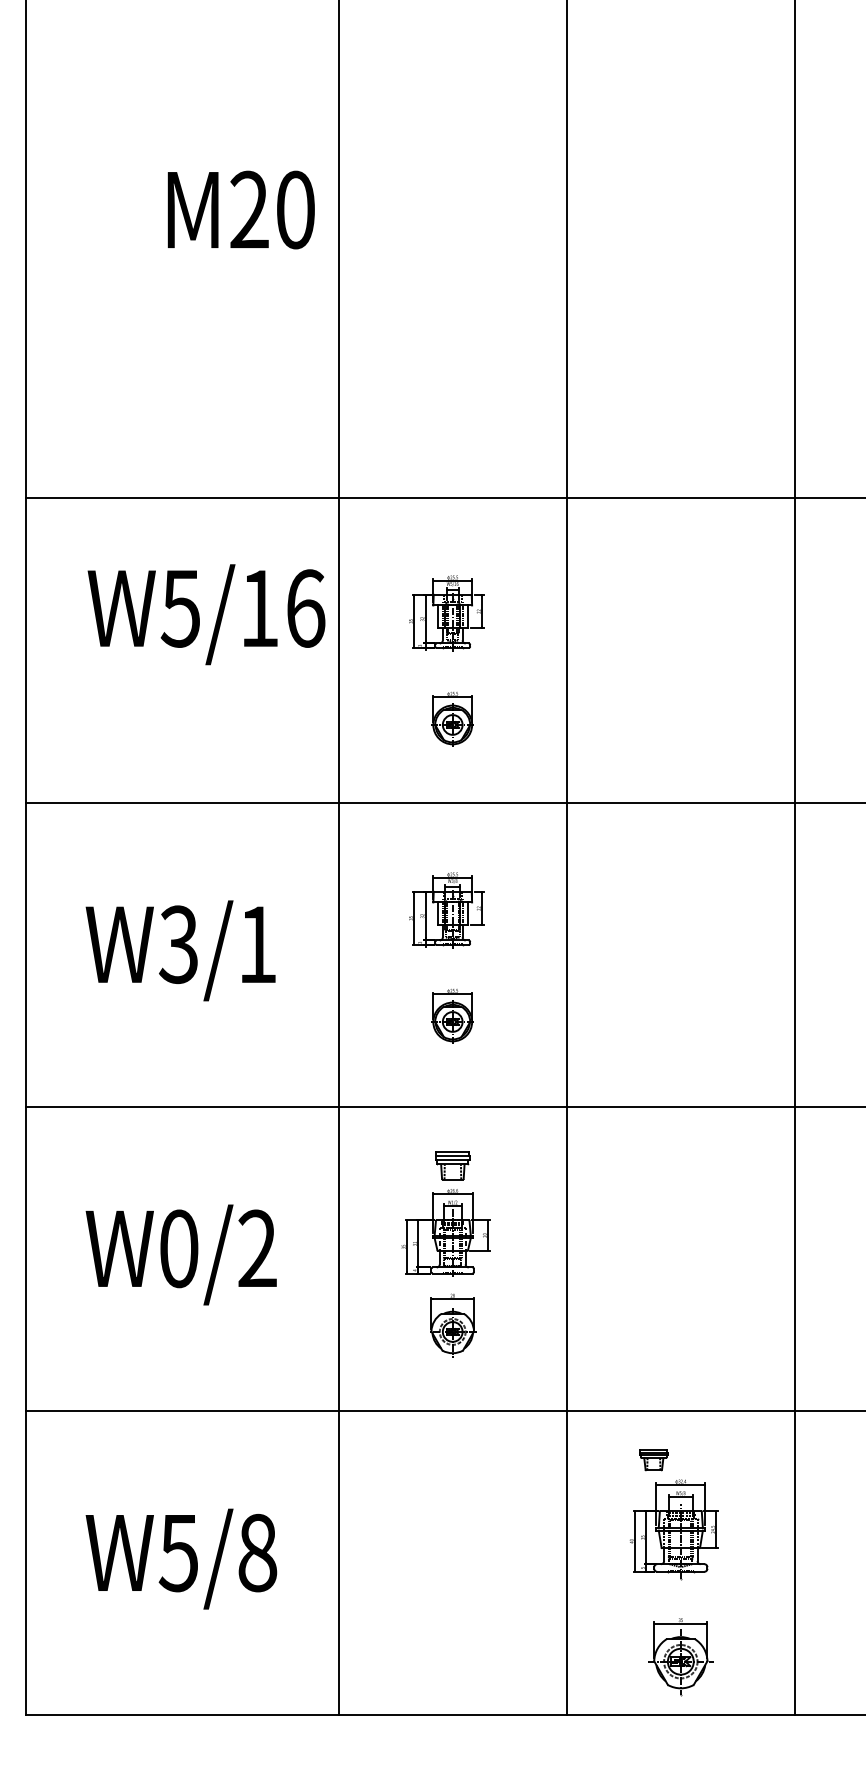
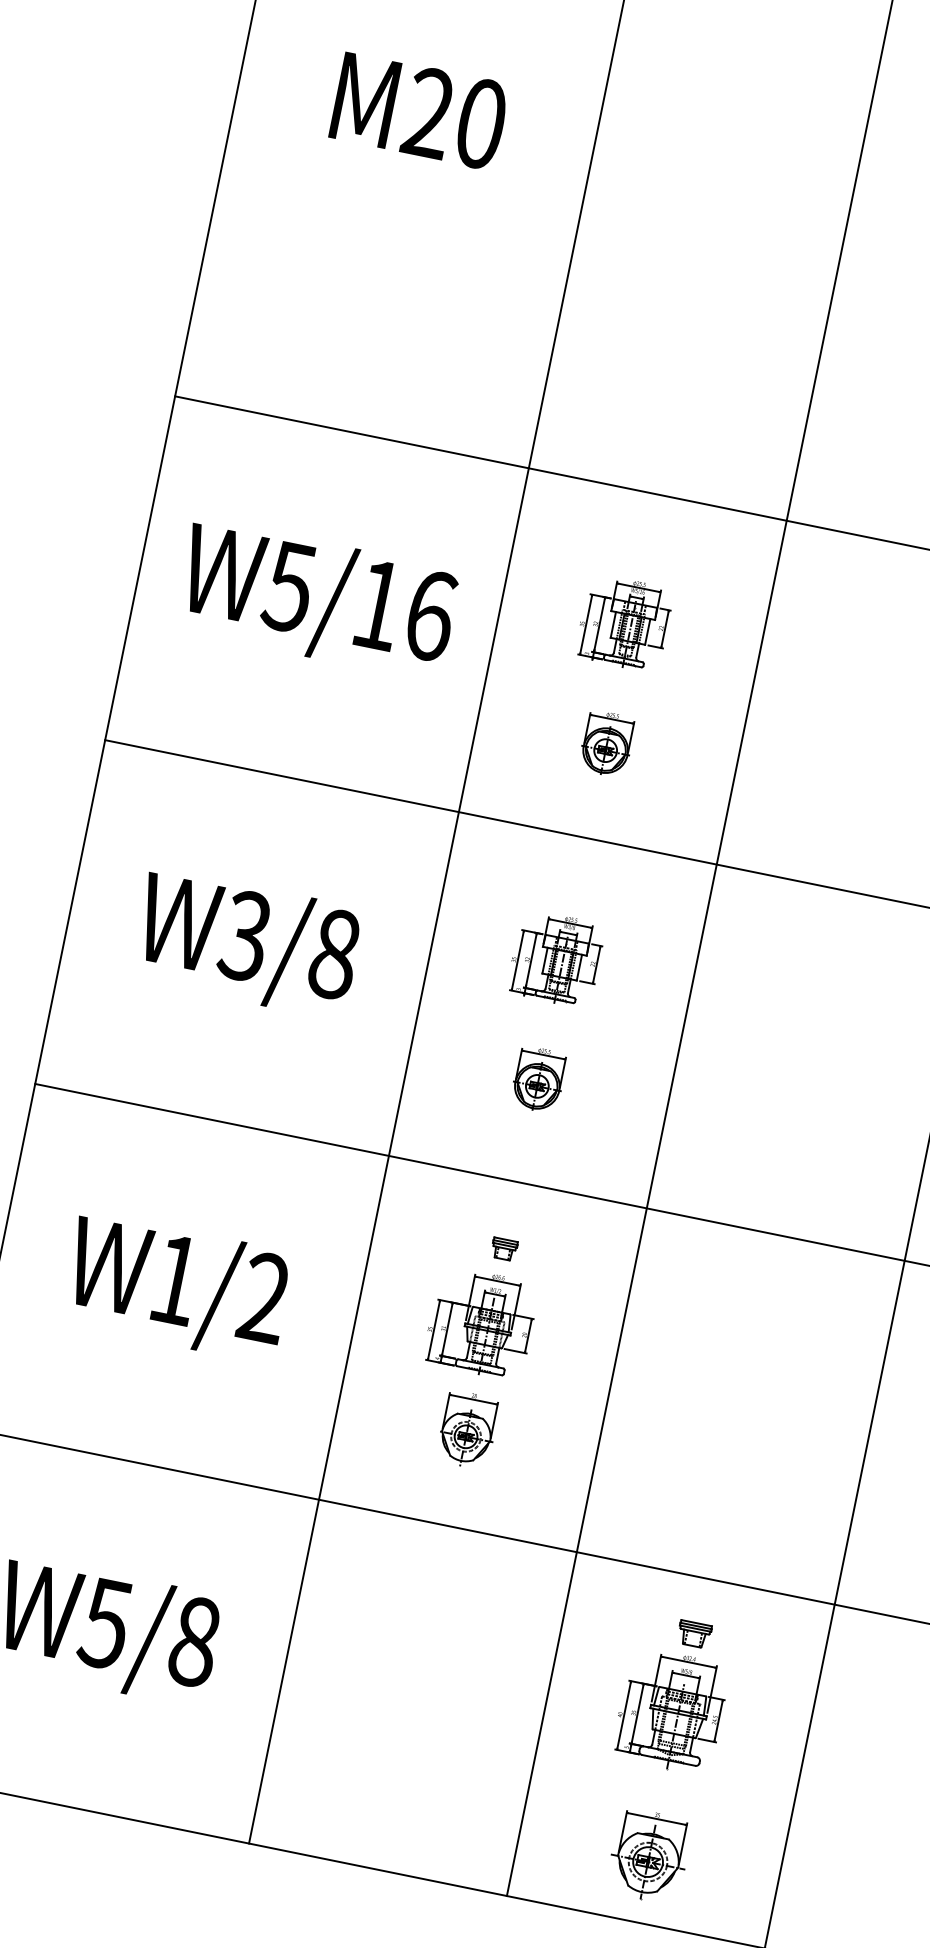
text: (240, 209) -> (418, 110), moved
text: (206, 614) -> (317, 599), moved
text: (257, 944) -> (334, 953), W3/1 -> W3/8
part: (452, 1166) -> (503, 1249), size x0.62
text: (179, 1248) -> (176, 1279), W0/2 -> W1/2
part: (653, 1460) -> (693, 1634), moved

